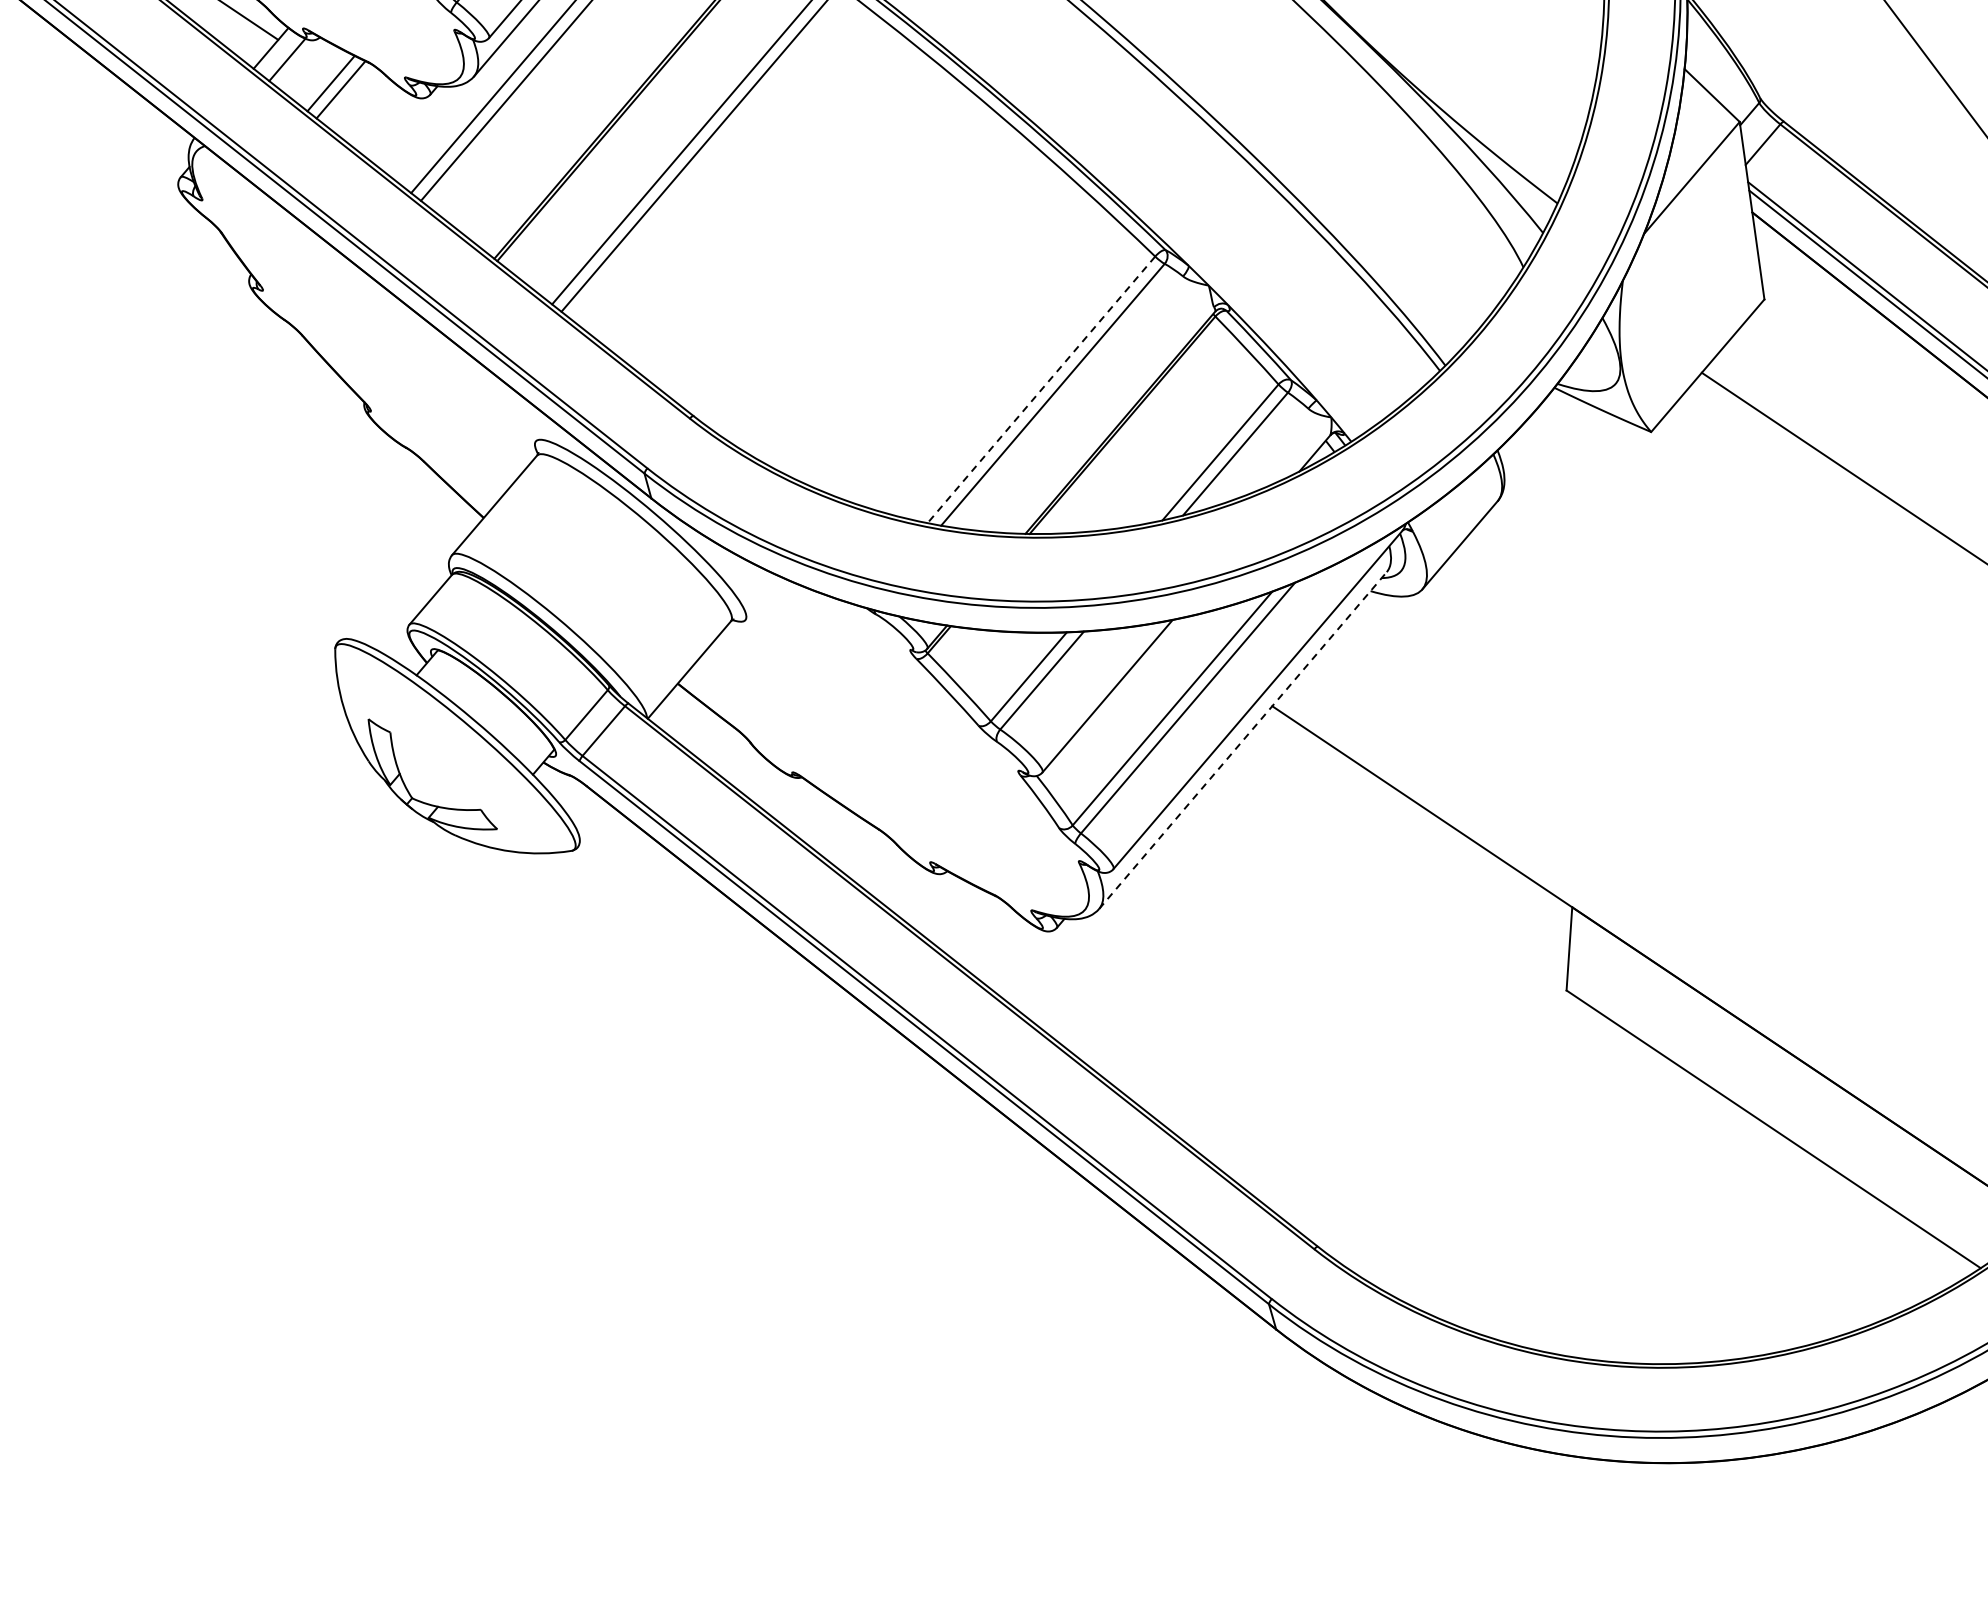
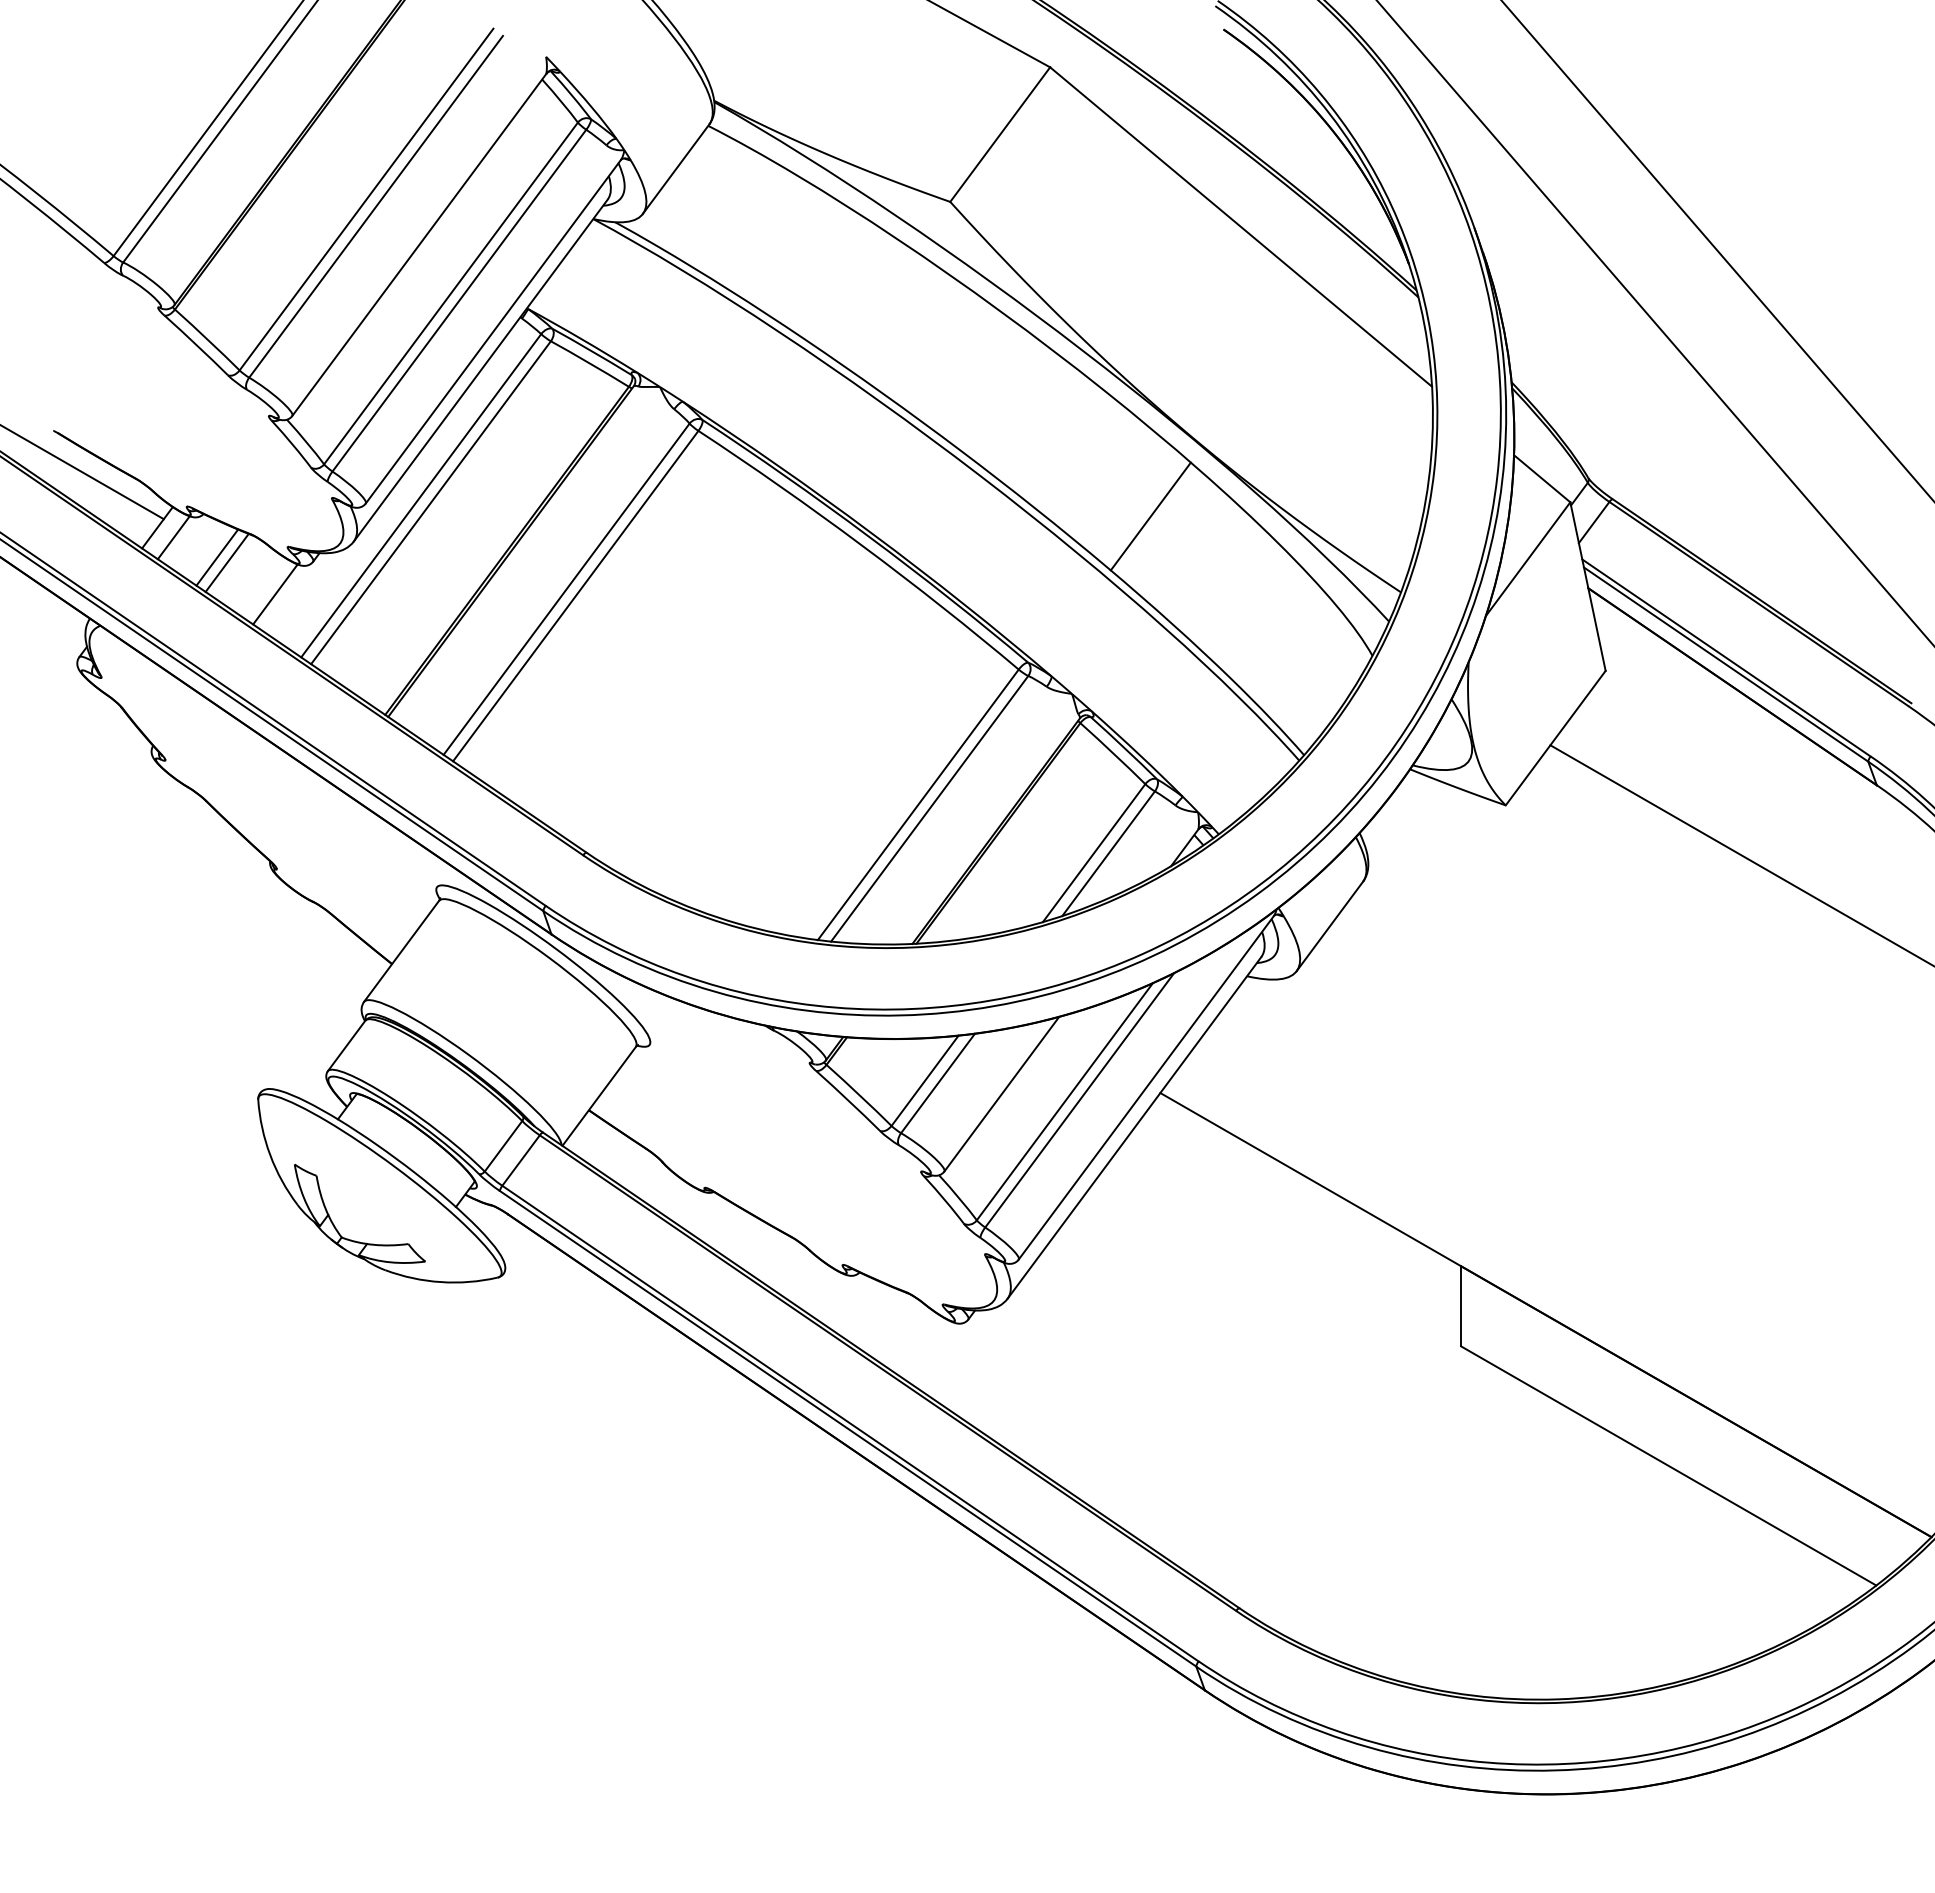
line: (1302, 106) -> (1150, 516), added
line: (388, 126) -> (275, 594), added
line: (1040, 390) -> (917, 805), dashed -> solid
line: (1242, 740) -> (1134, 1127), dashed -> solid

